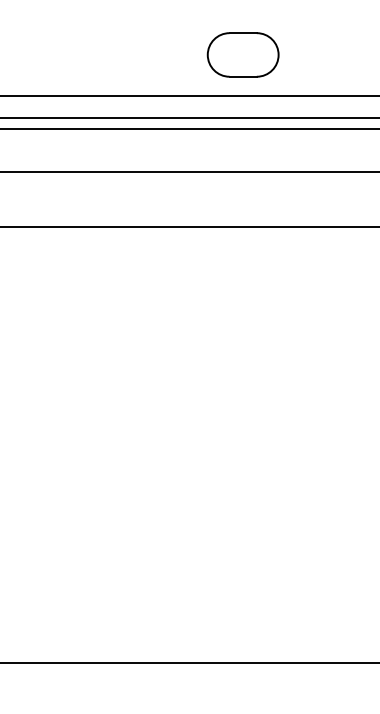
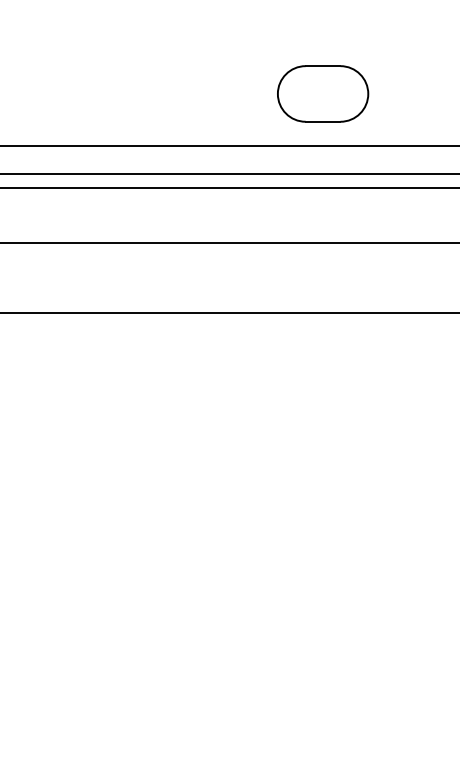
part: (242, 54) -> (322, 93), moved

